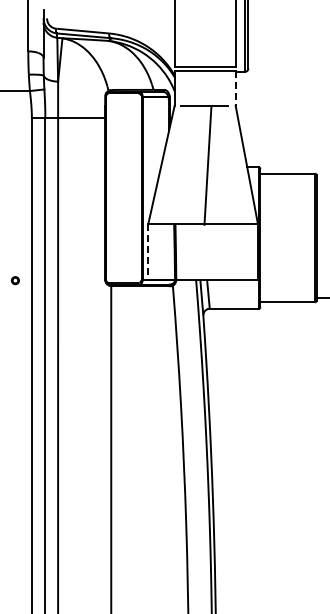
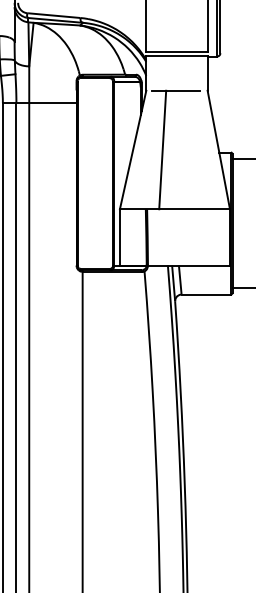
line: (235, 89) -> (207, 74), dashed -> solid
line: (207, 165) -> (162, 149), moved
line: (148, 251) -> (120, 237), dashed -> solid

